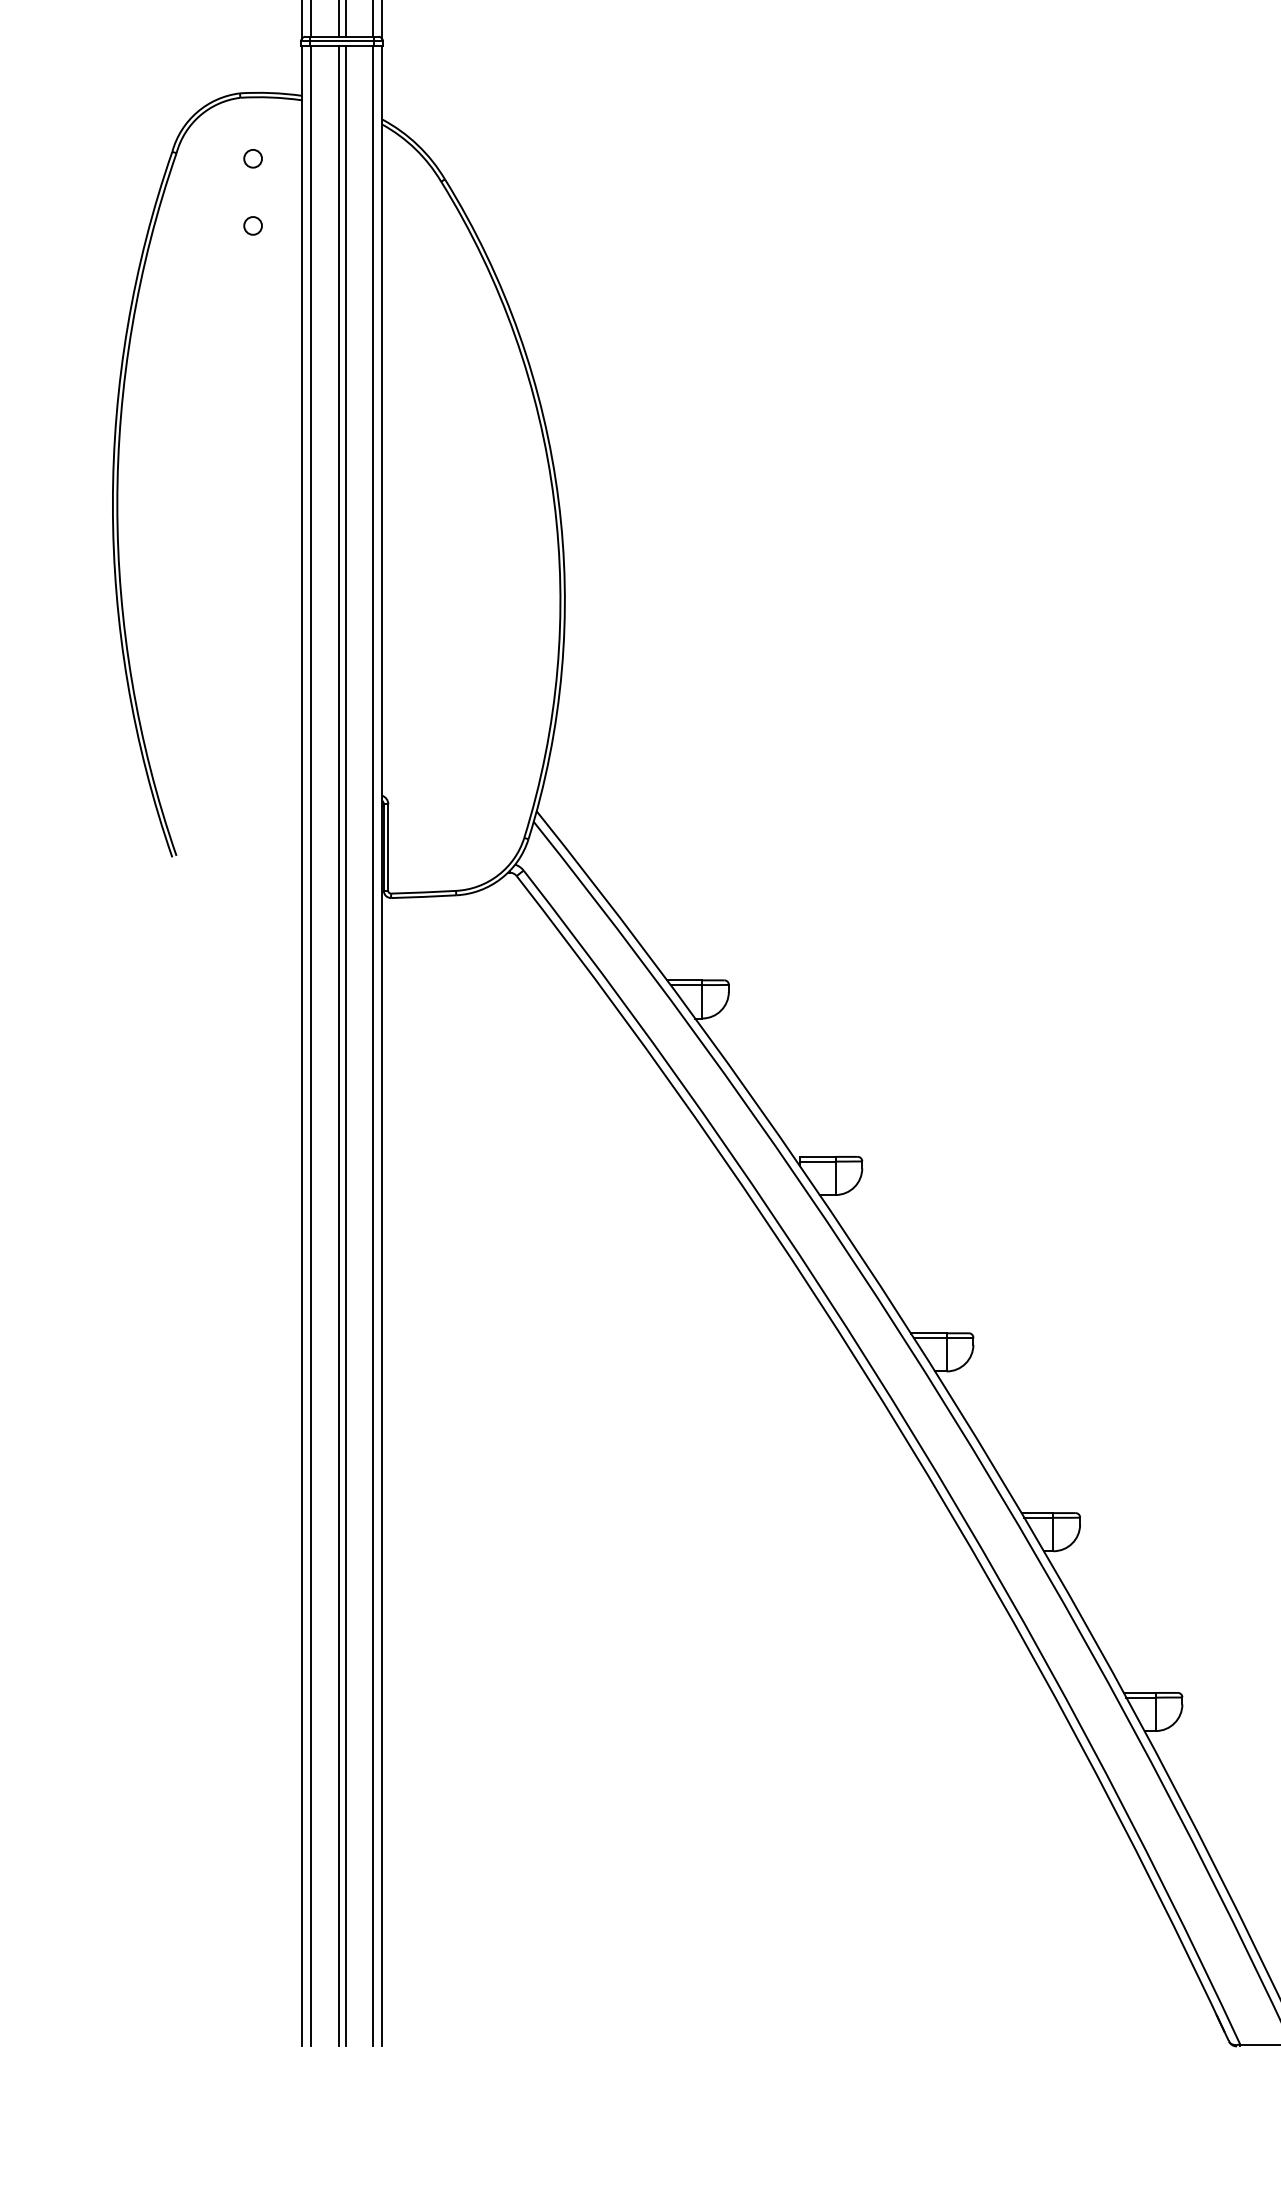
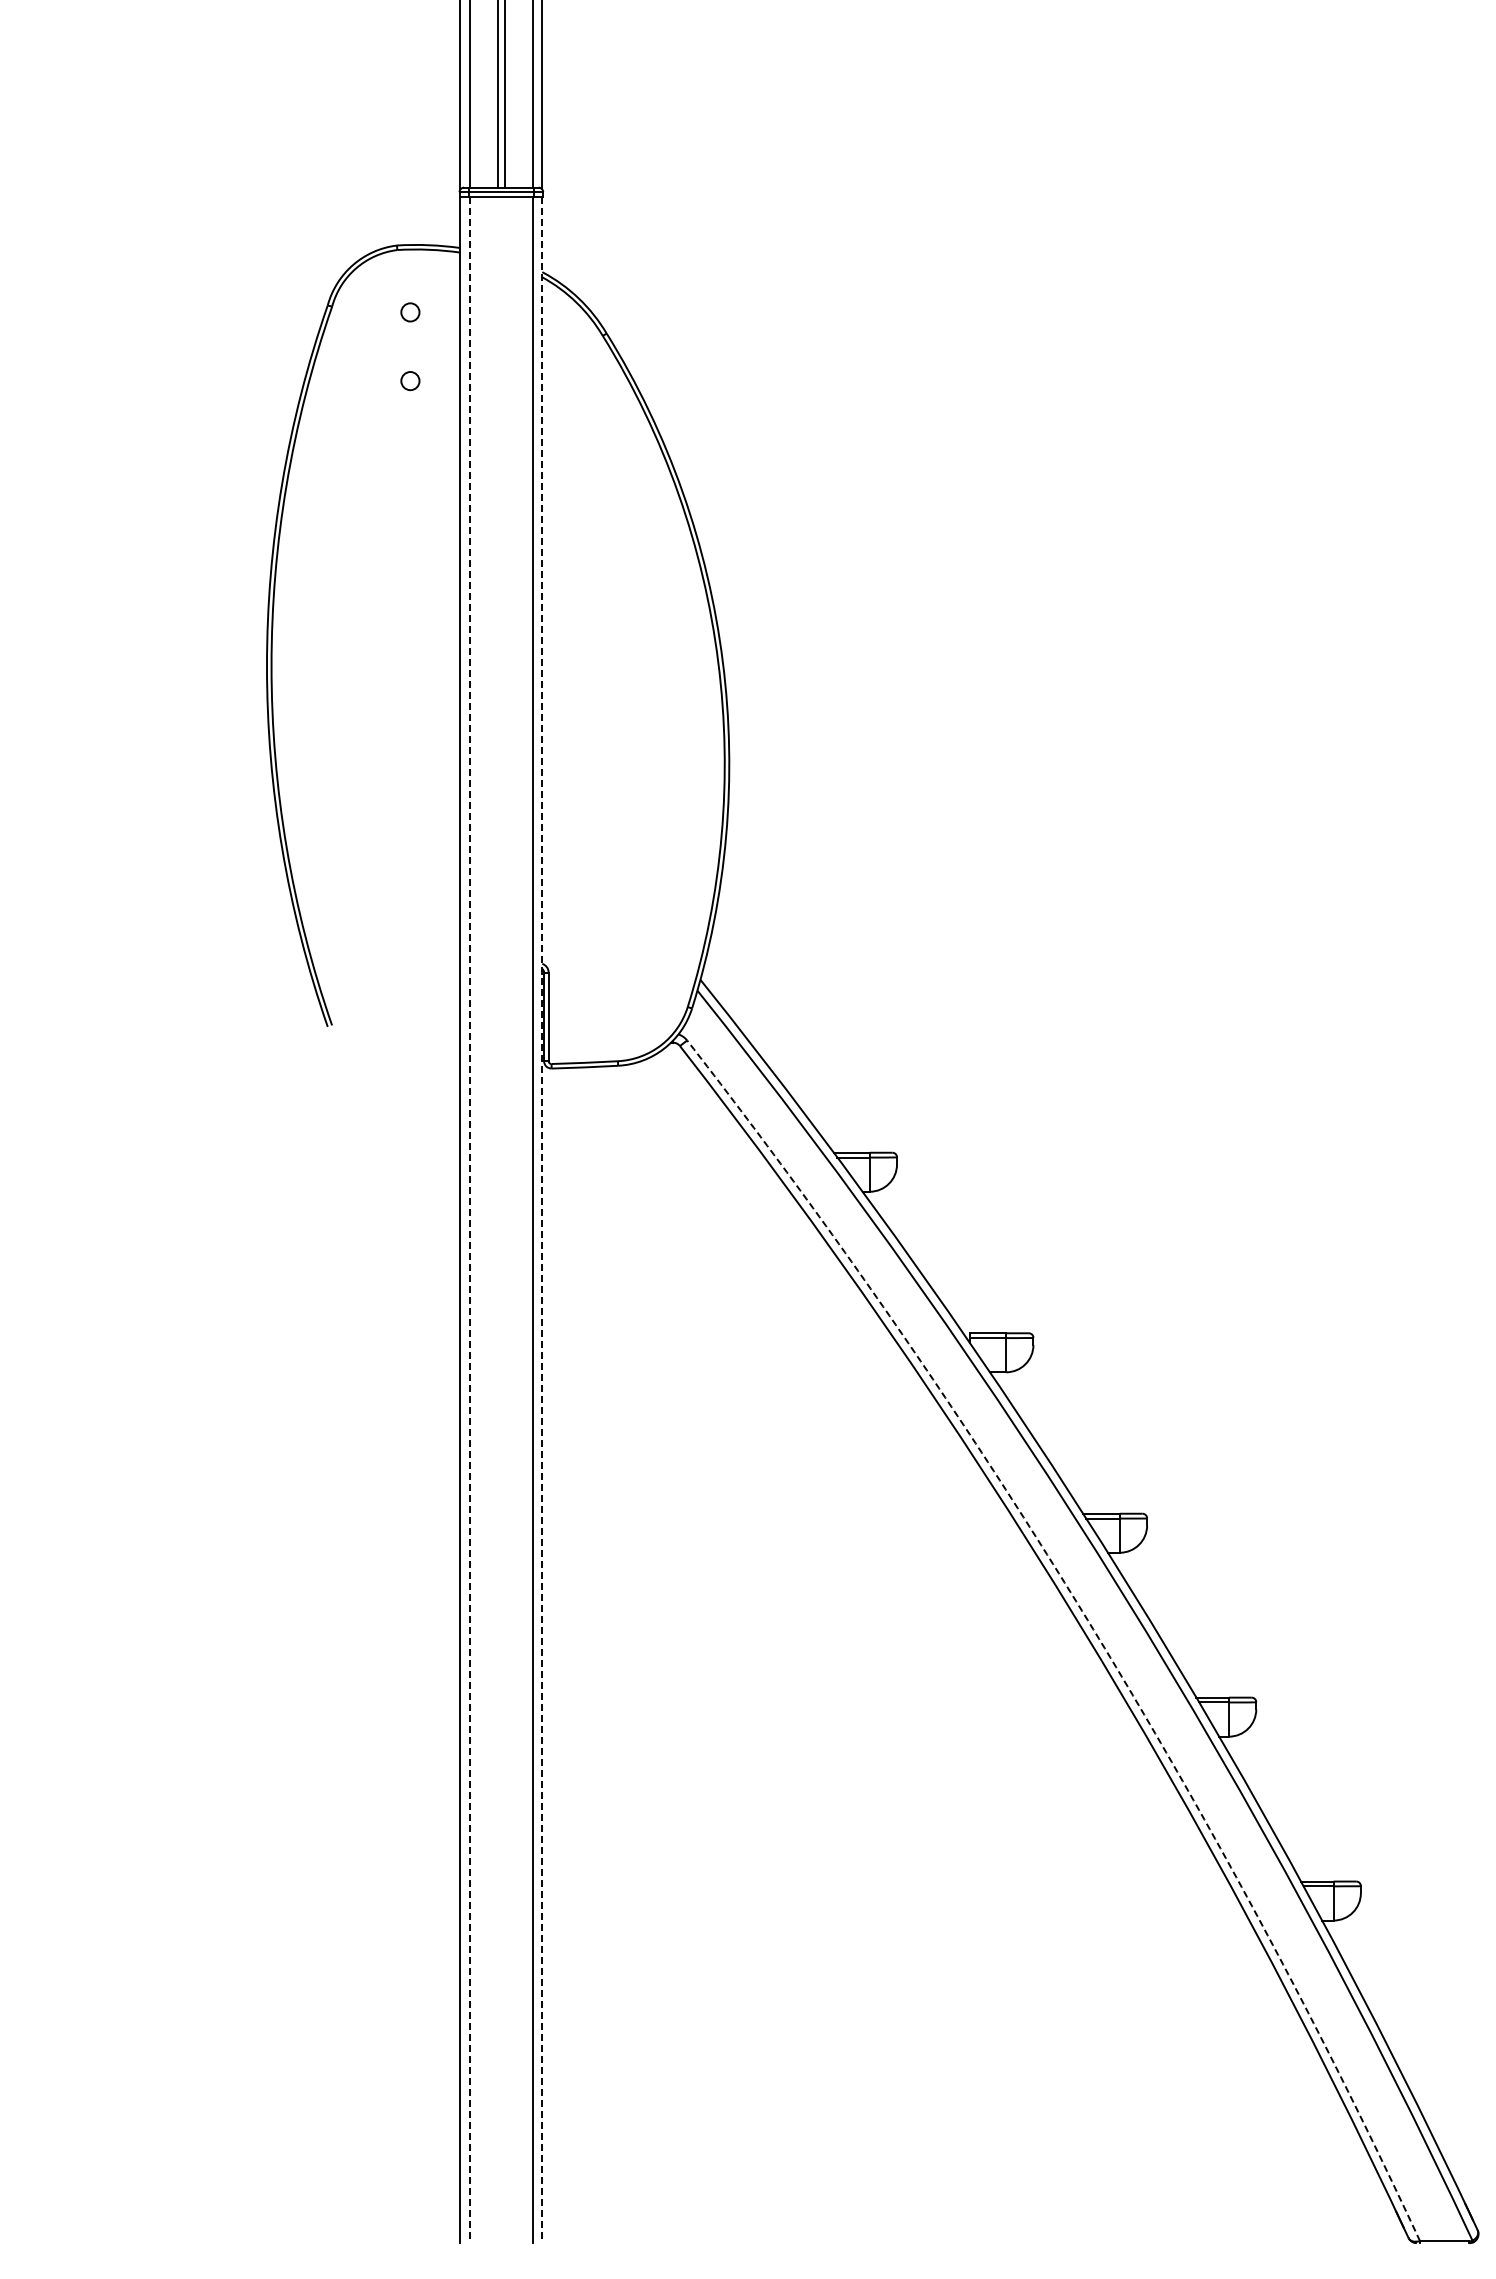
line: (338, 1045) -> (497, 1219), removed
line: (346, 1045) -> (505, 1219), removed
line: (310, 1046) -> (469, 1220), solid -> dashed
line: (382, 1046) -> (542, 1220), solid -> dashed
arc: (915, 1437) -> (1087, 1620), solid -> dashed

